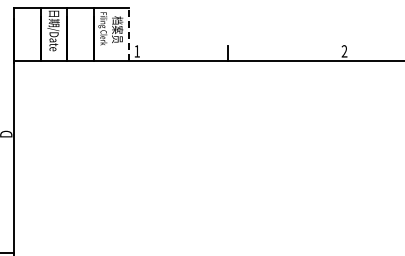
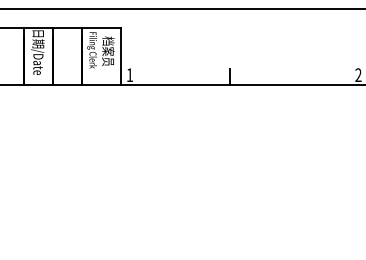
line: (128, 34) -> (120, 56), dashed -> solid

